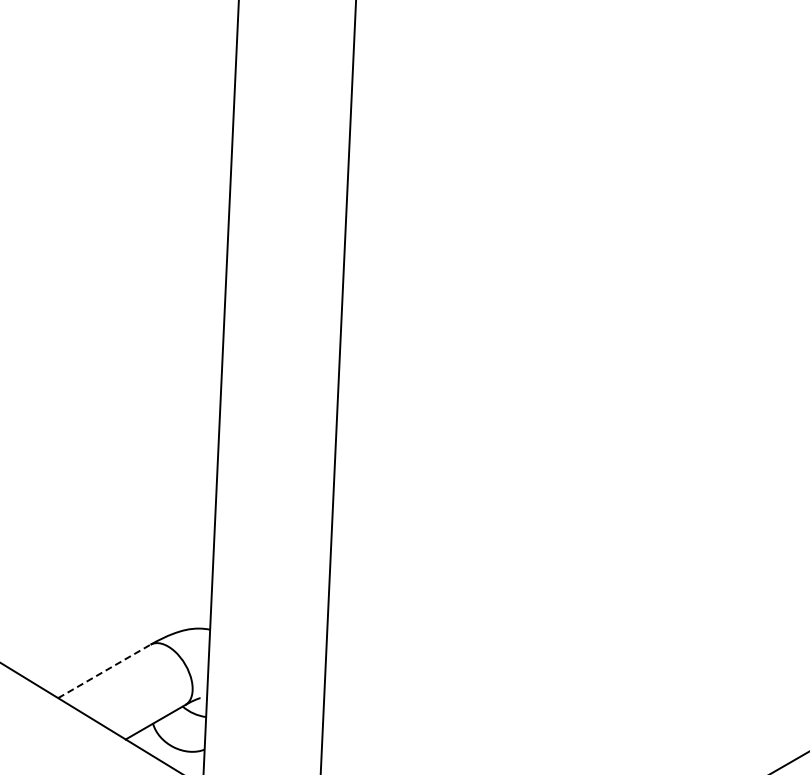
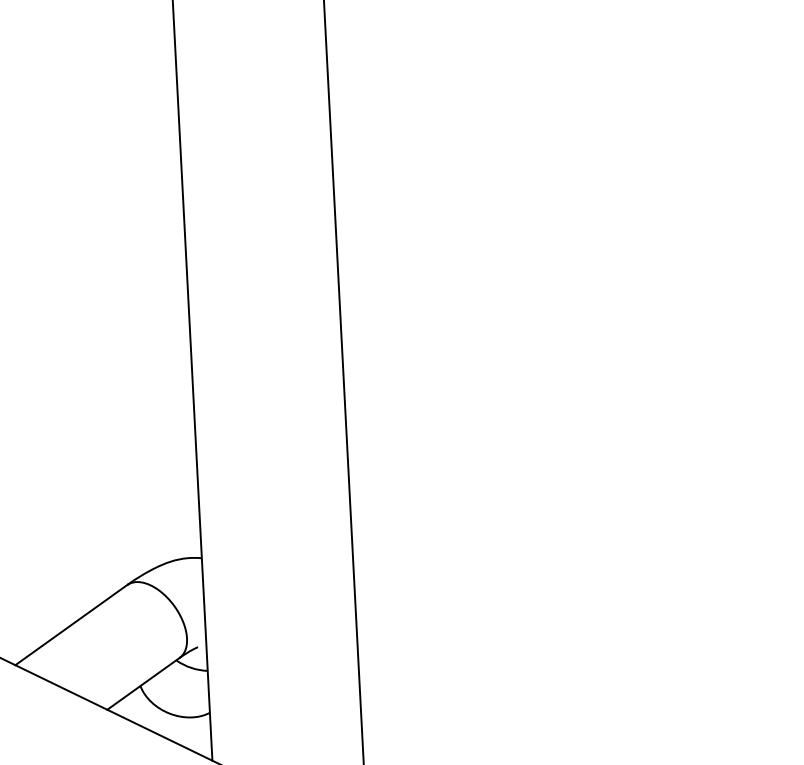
line: (104, 671) -> (71, 625), dashed -> solid

